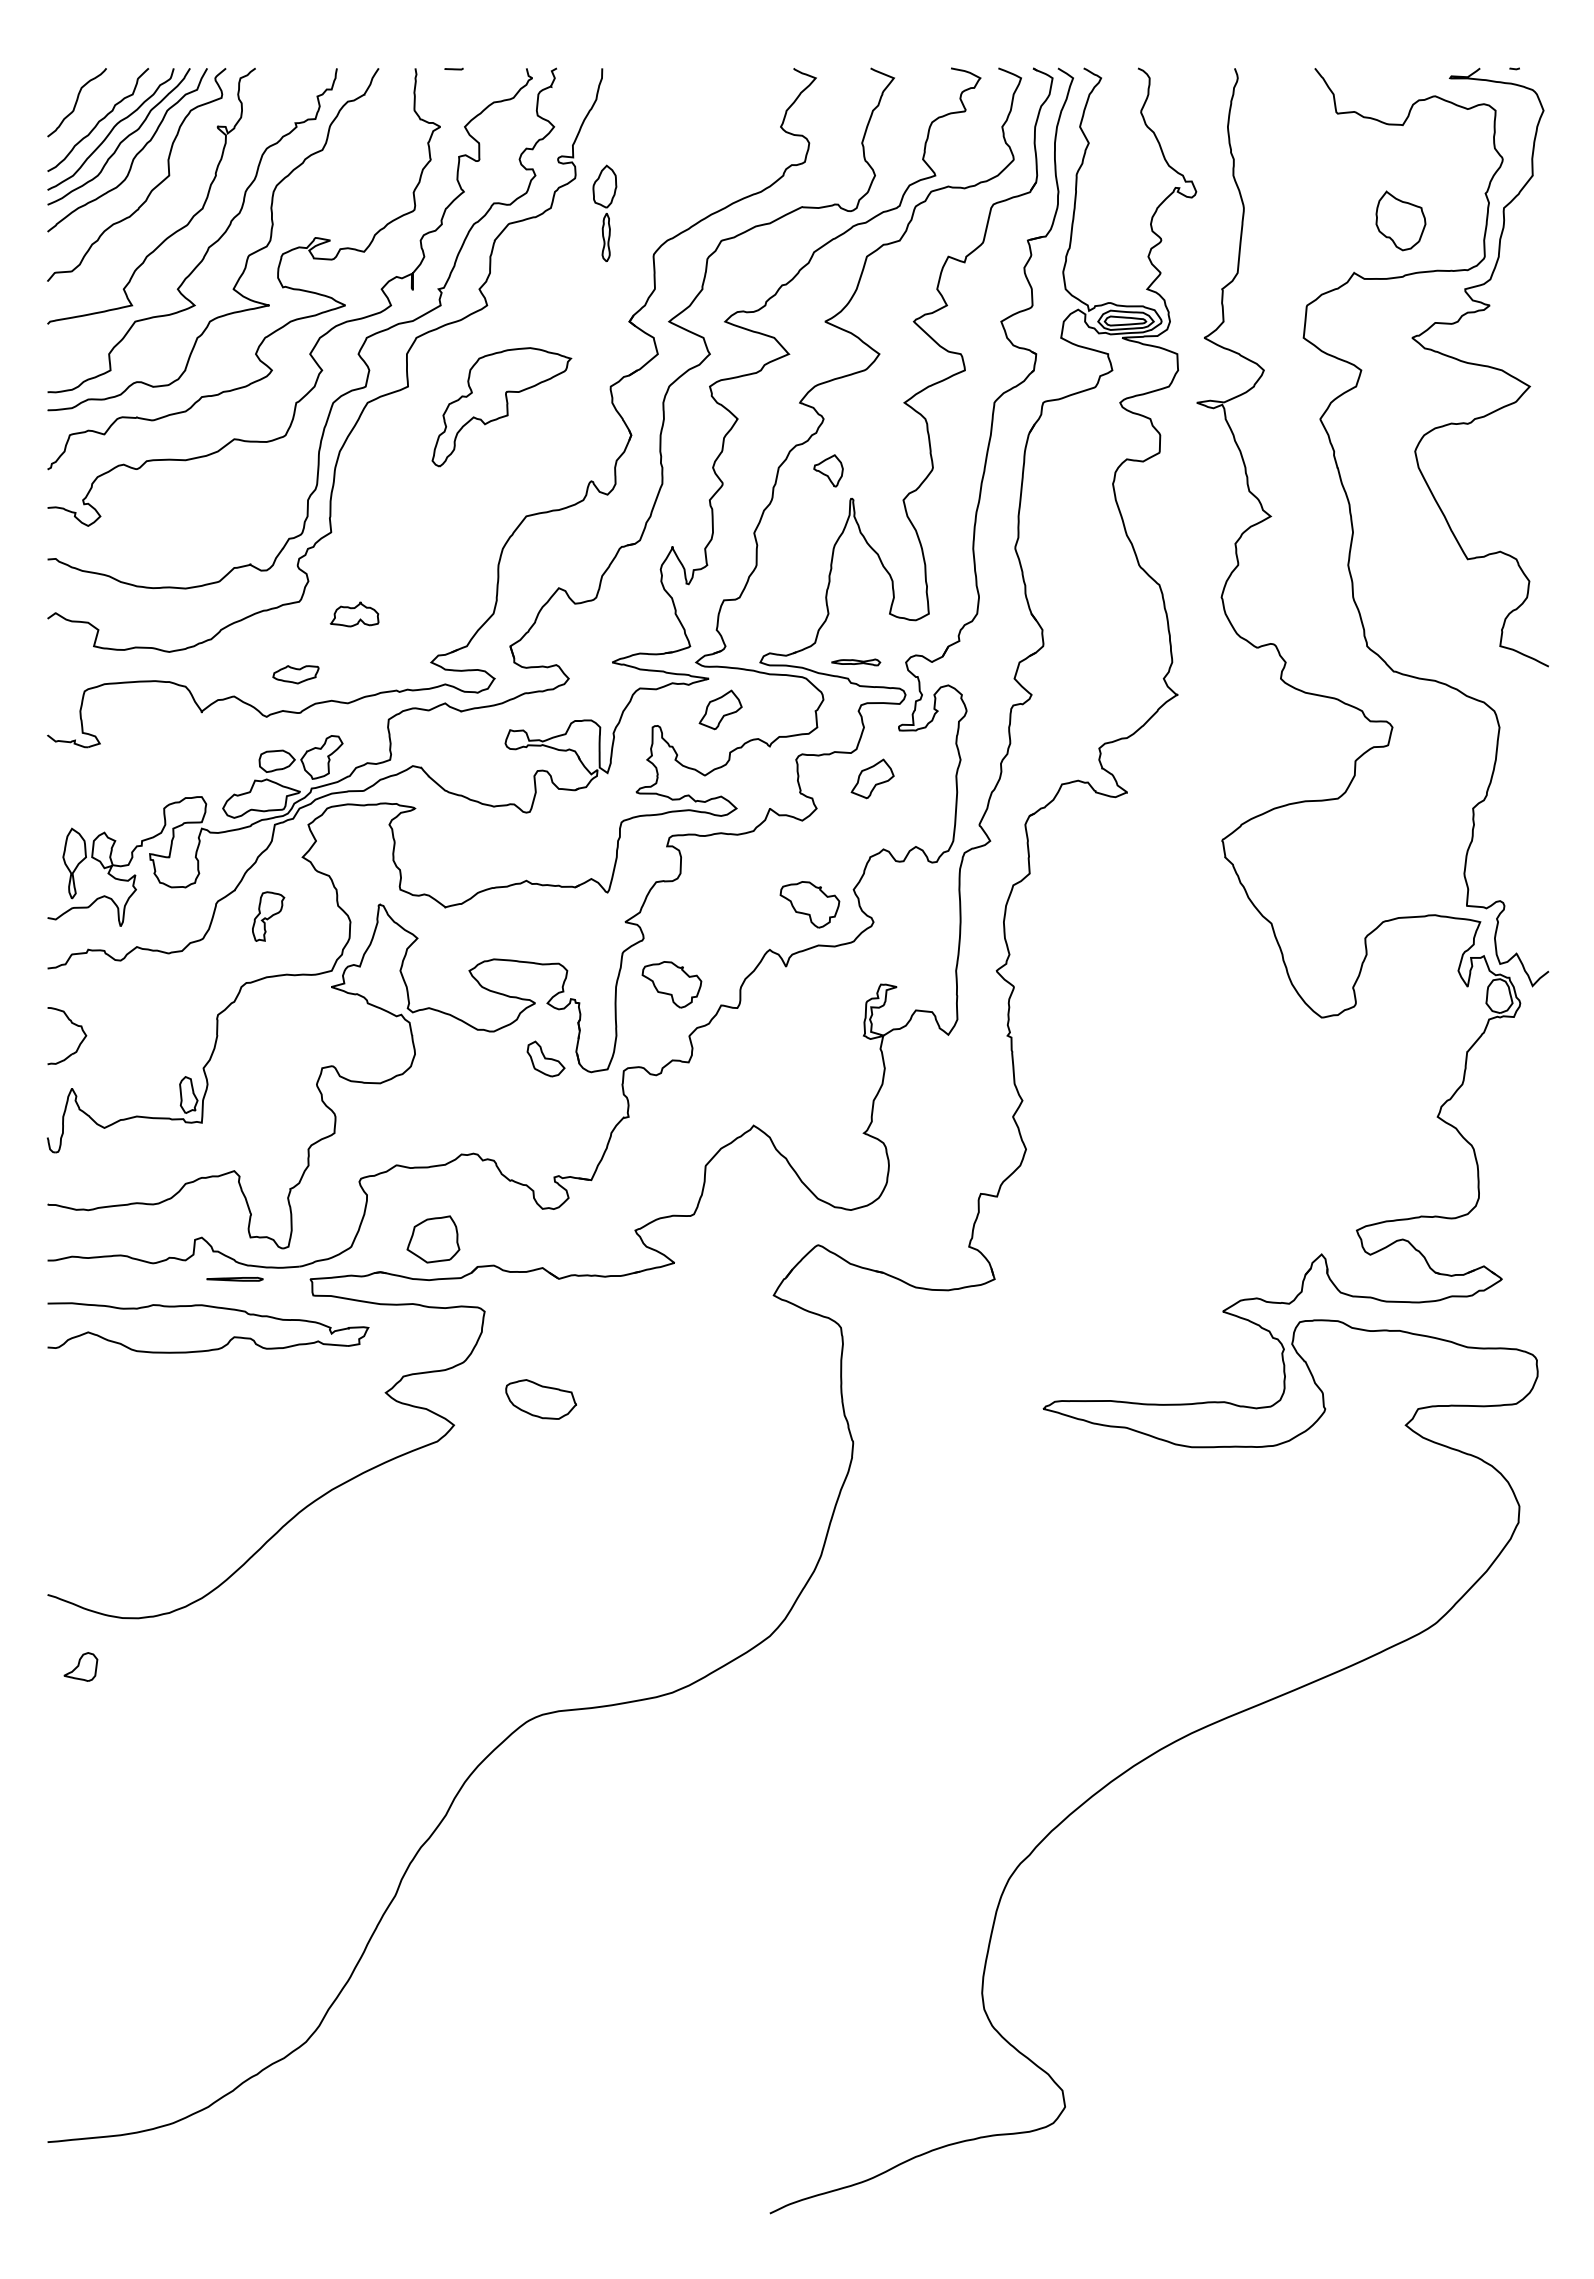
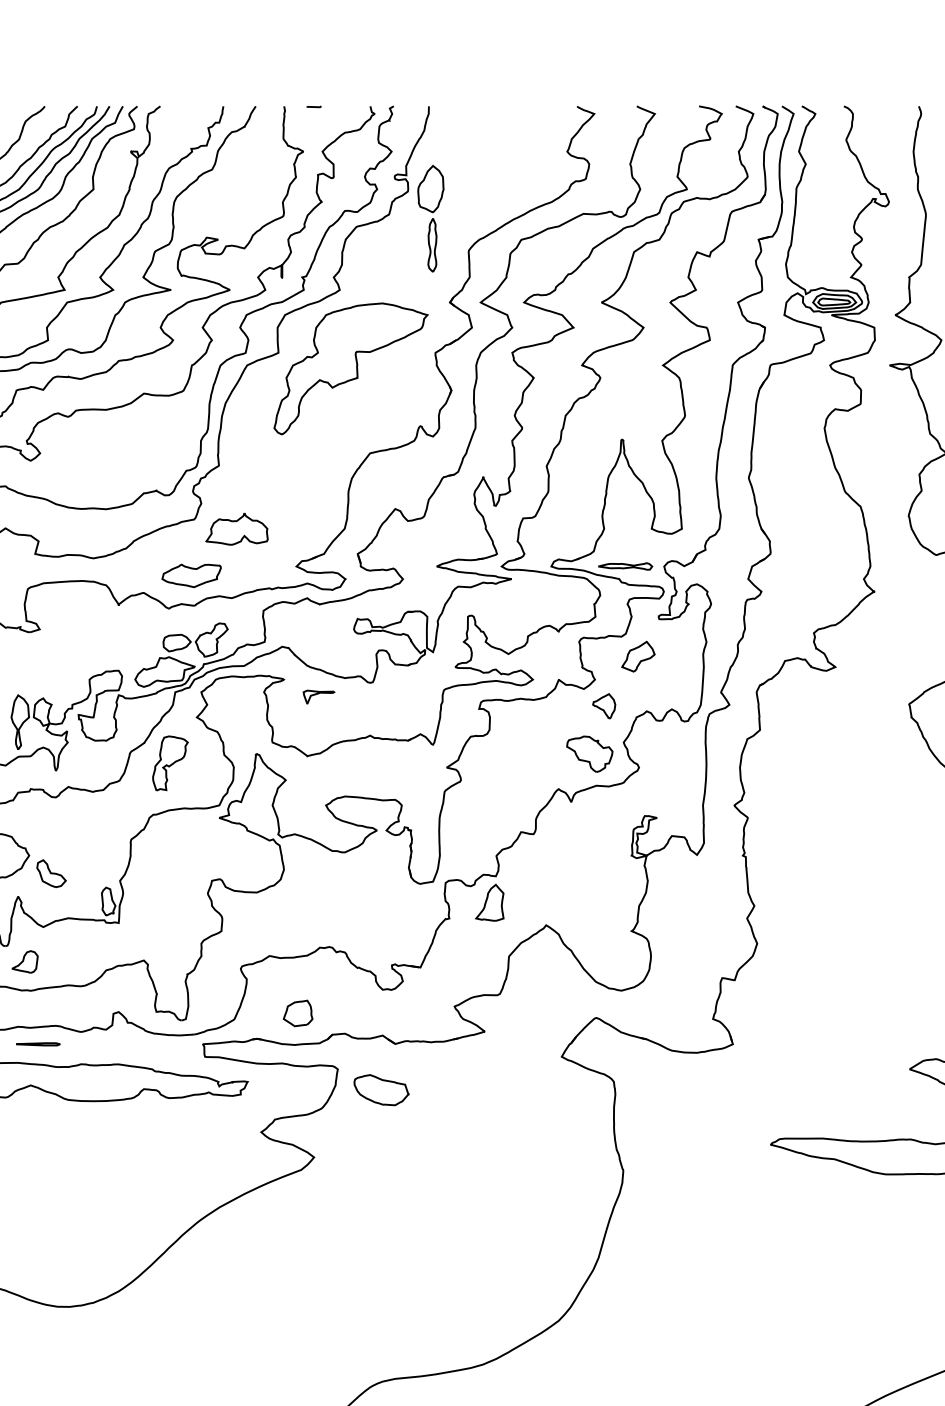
part: (604, 213) -> (430, 218), size x1.43
part: (501, 406) -> (350, 368), size x1.43
part: (828, 470) -> (604, 705), moved
part: (354, 614) -> (237, 529), size x1.67
part: (855, 662) -> (625, 566), size x1.43
part: (295, 674) -> (191, 575), size x1.67
part: (720, 709) -> (520, 602), removed
part: (460, 830) -> (319, 696), added
part: (268, 916) -> (170, 763), size x1.43
part: (671, 984) -> (482, 815), removed
part: (545, 1058) -> (51, 873), moved
part: (680, 1096) -> (489, 902), added
part: (433, 1239) -> (298, 1013), size x0.71
part: (234, 1278) -> (37, 1043), moved
part: (540, 1399) -> (381, 1090), moved
part: (80, 1666) -> (24, 961), moved

